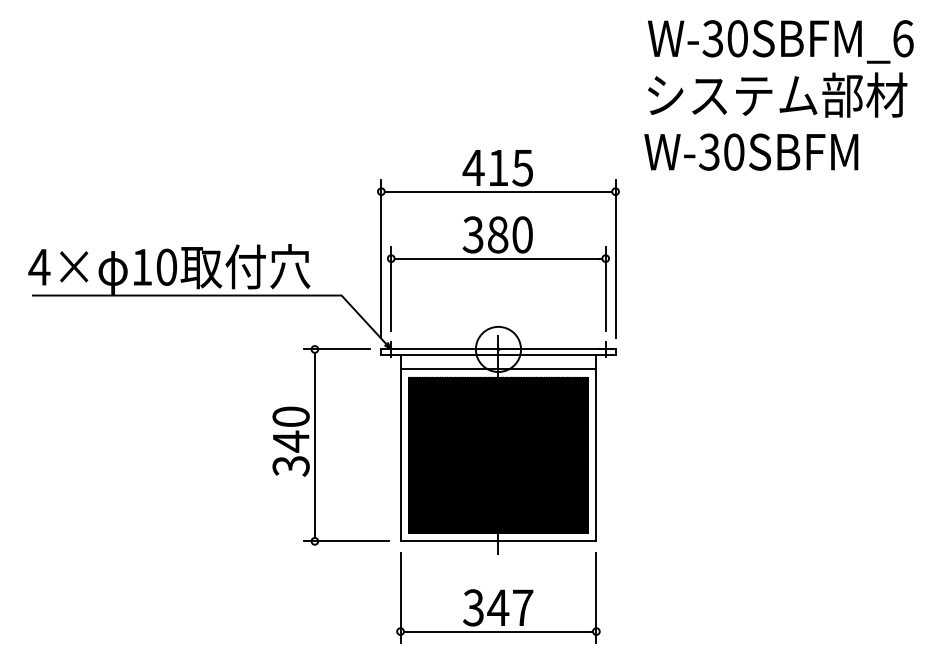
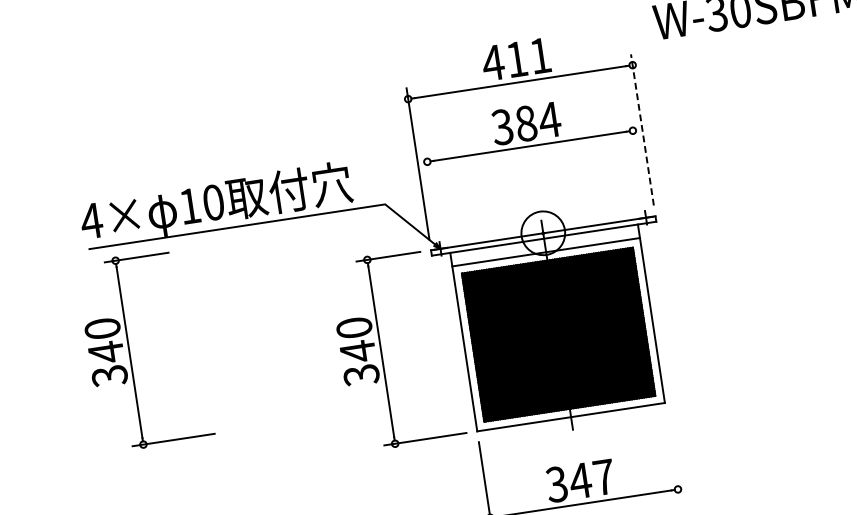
text: (522, 168) -> (540, 56), 415 -> 411
text: (522, 234) -> (549, 119), 380 -> 384
line: (615, 259) -> (642, 130), solid -> dashed
line: (391, 289) -> (432, 191), removed
line: (605, 289) -> (637, 160), removed
part: (58, 407) -> (130, 352), added
line: (596, 597) -> (673, 456), removed

